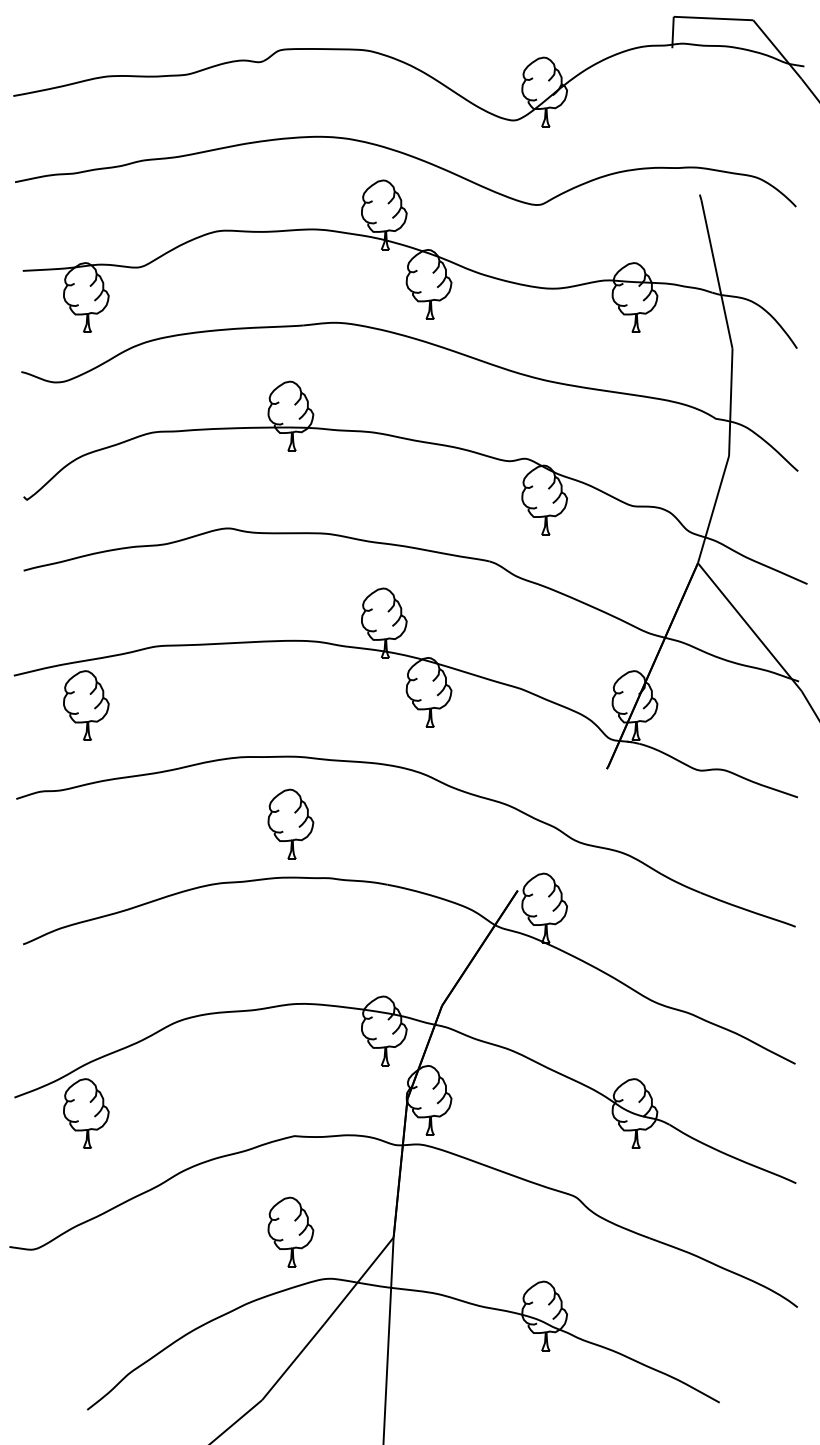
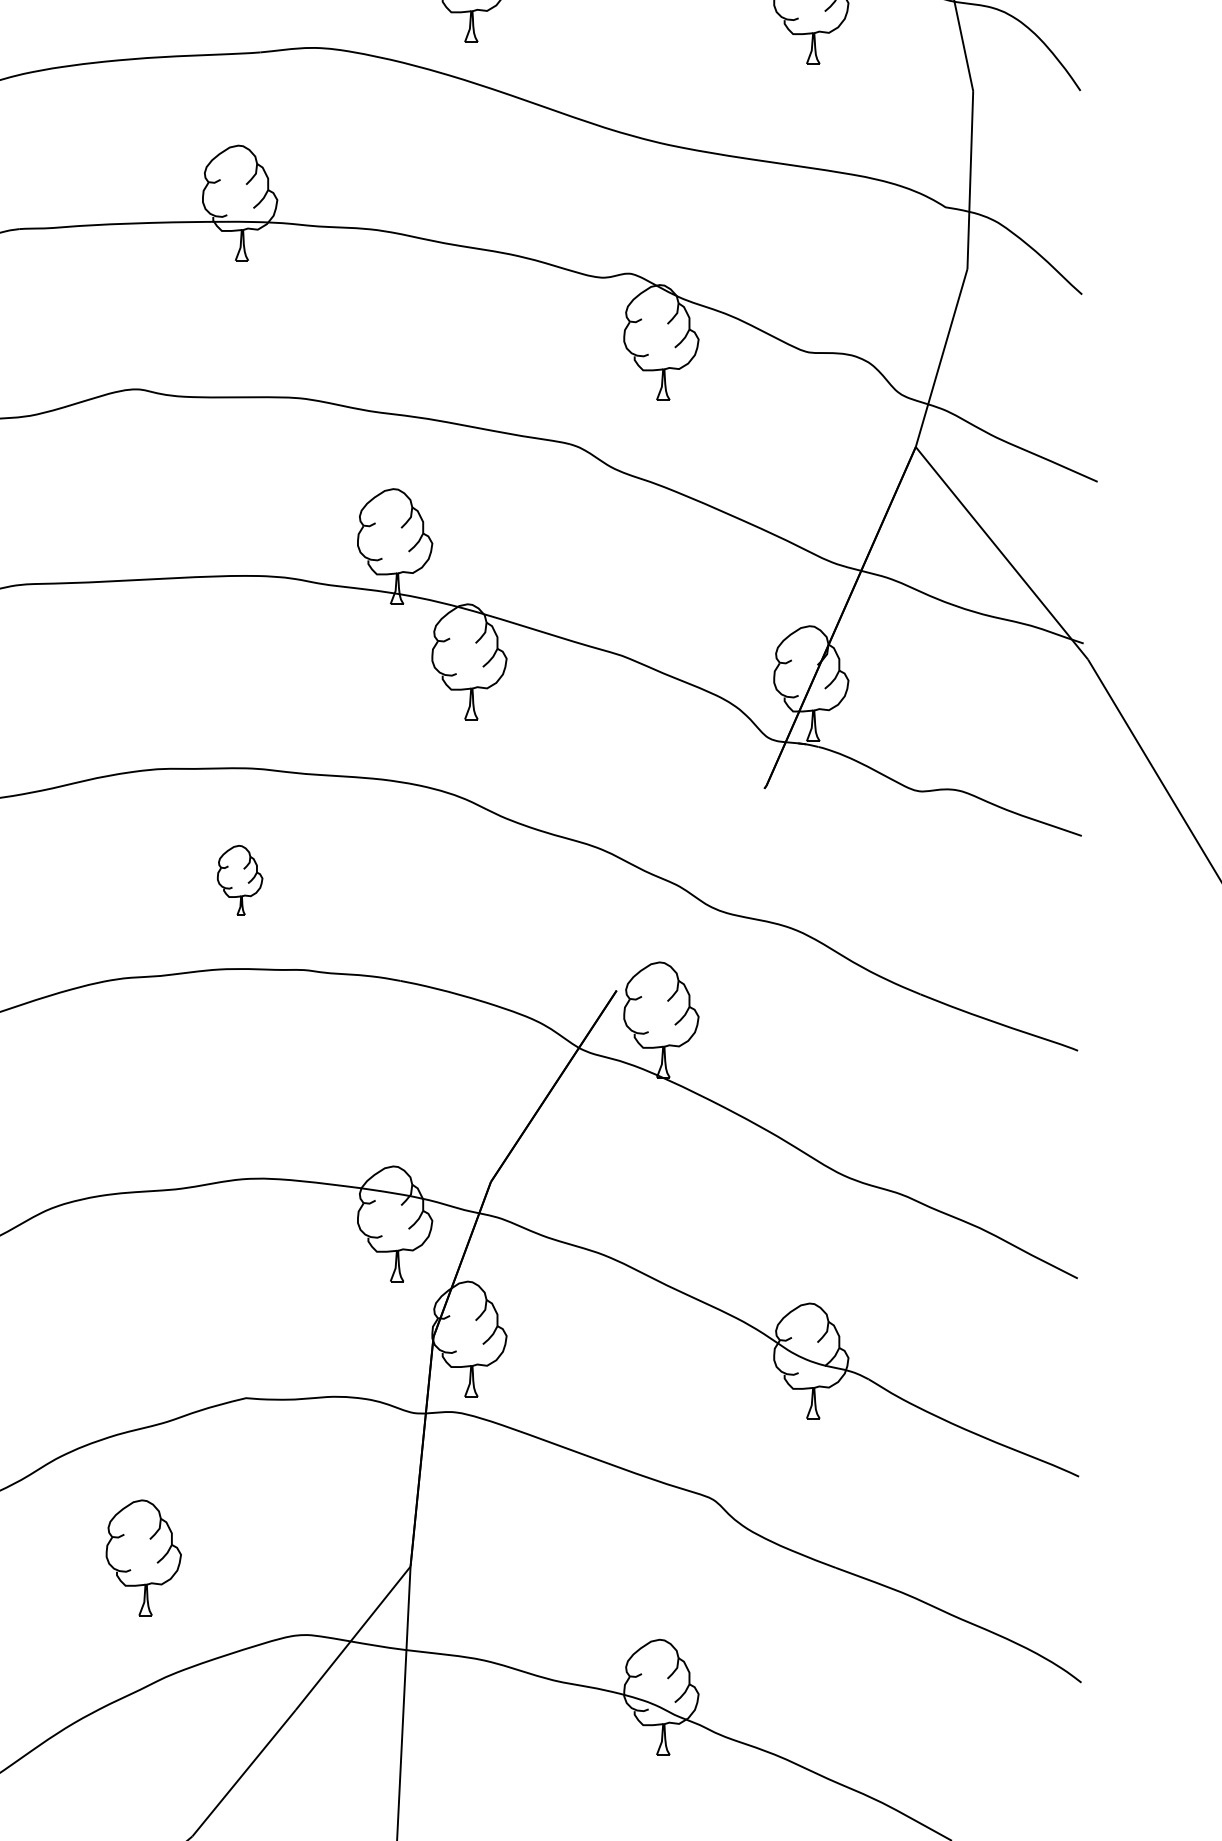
part: (290, 823) -> (239, 879), size x0.6
part: (290, 1231) -> (143, 1556), moved

